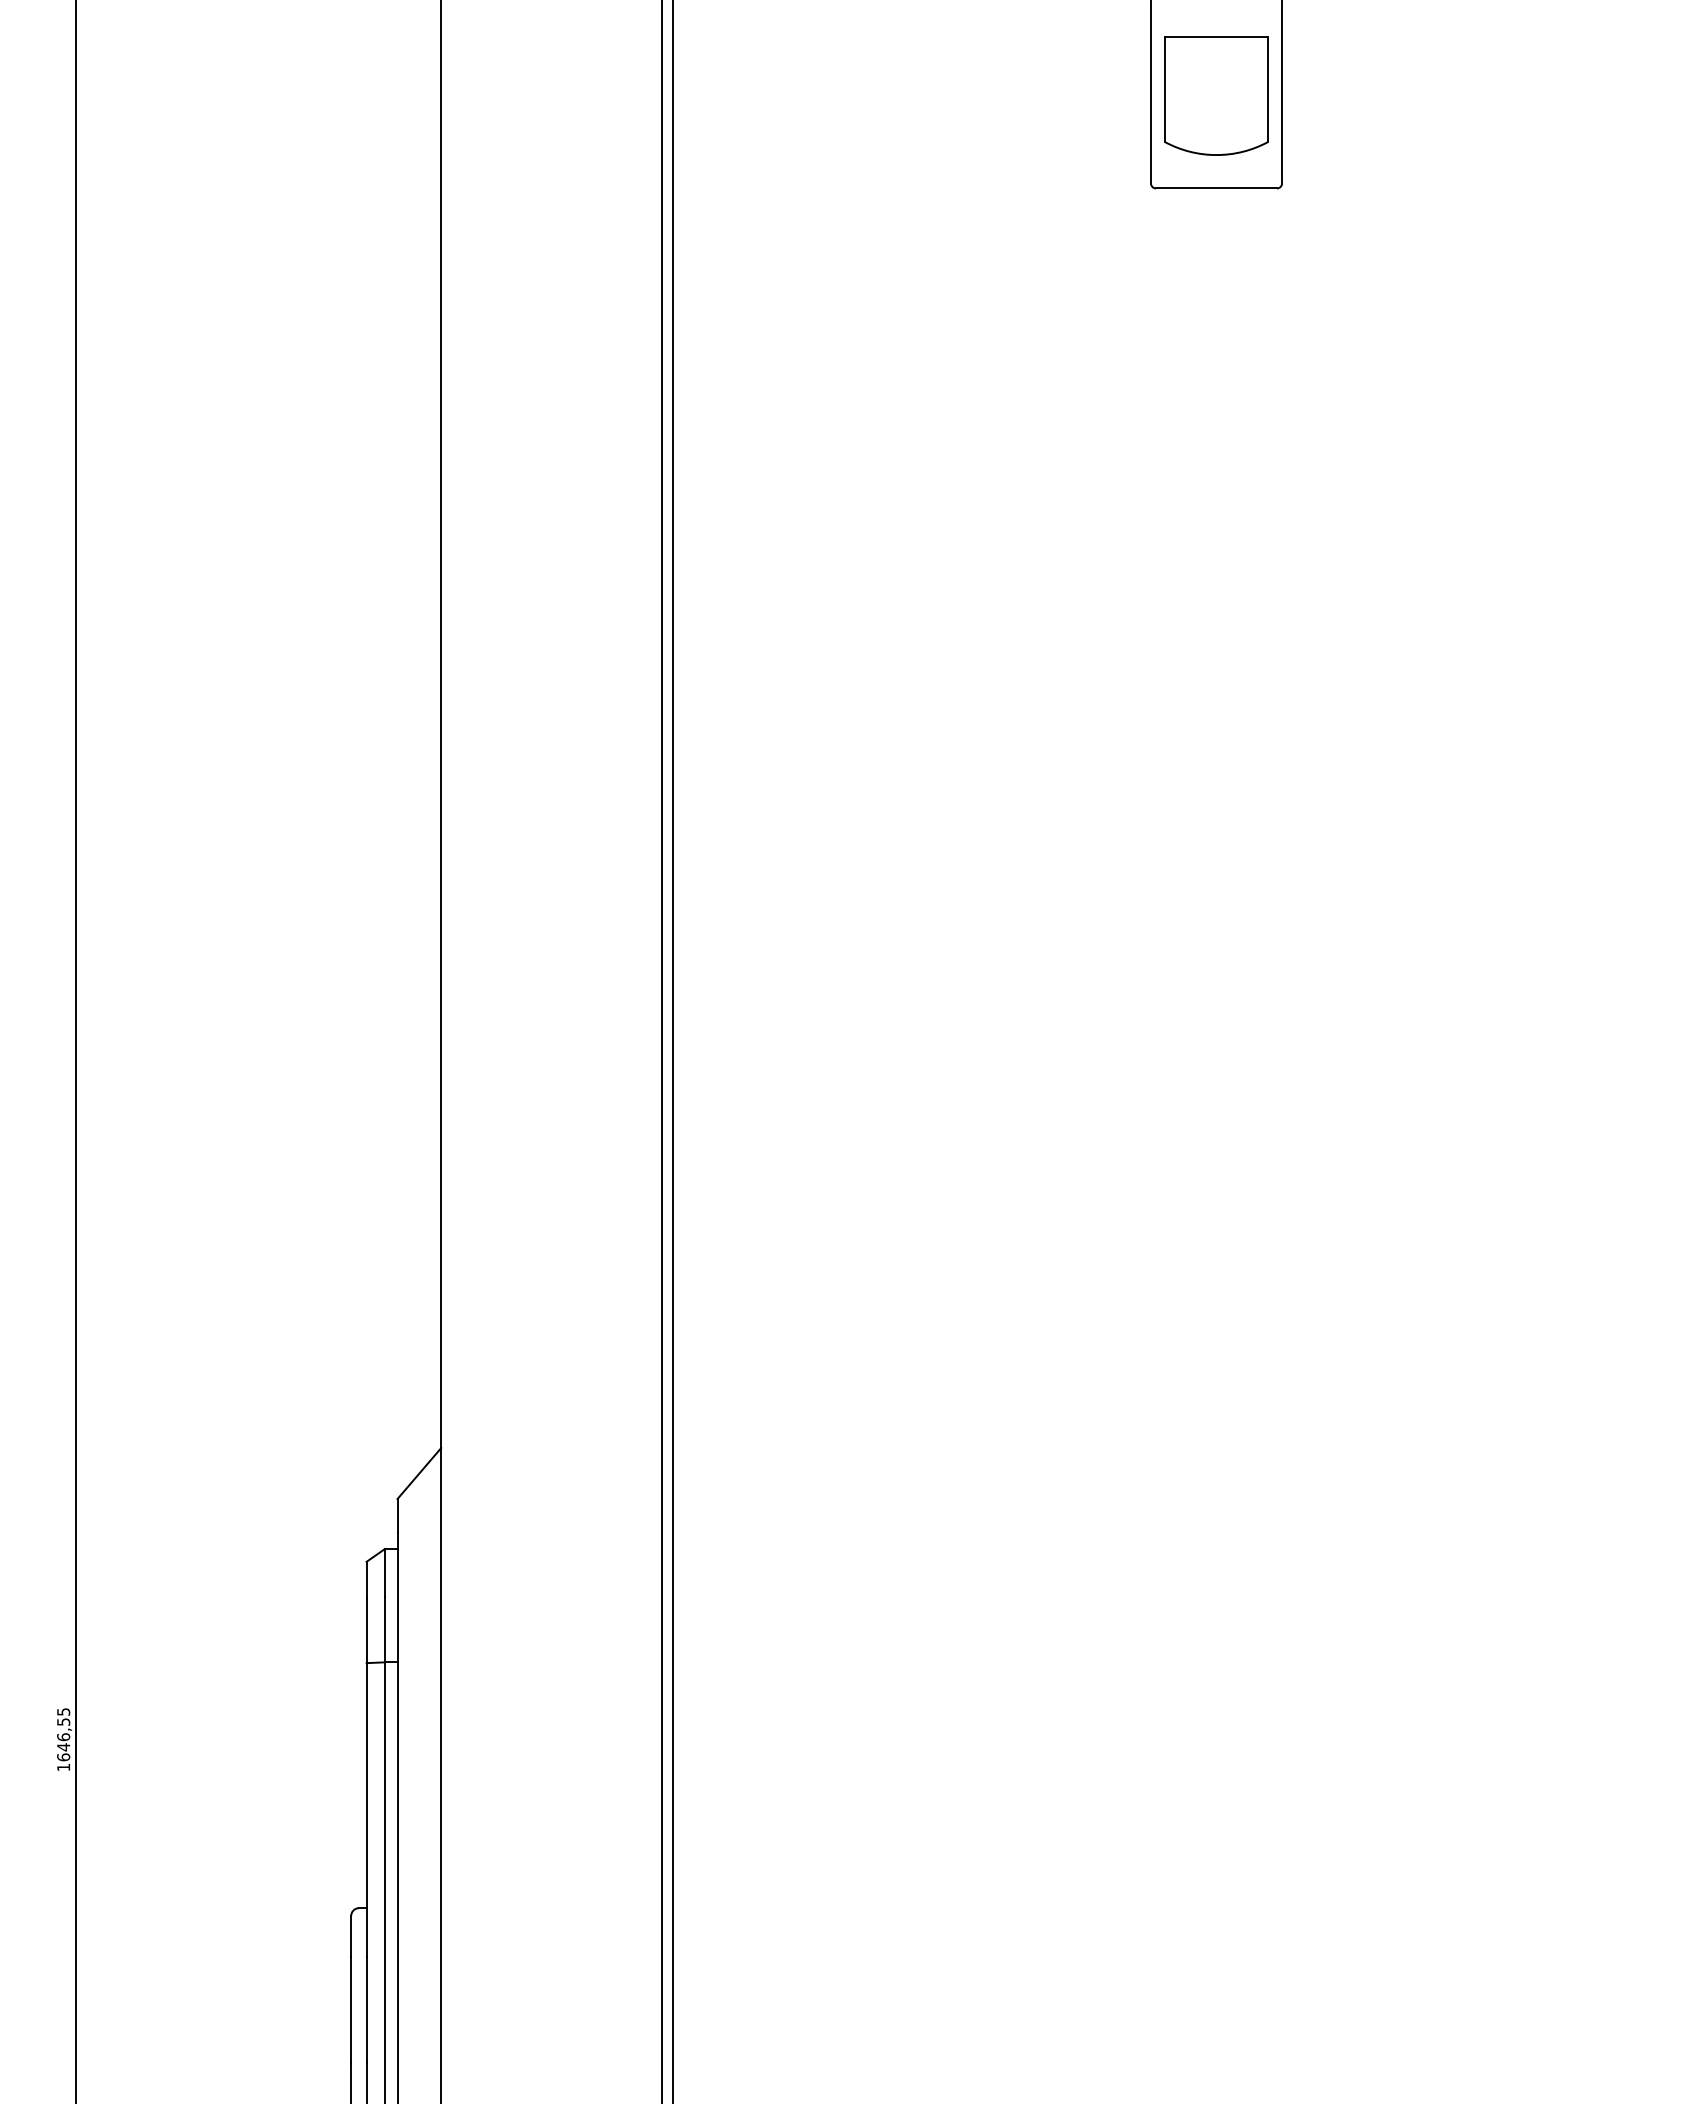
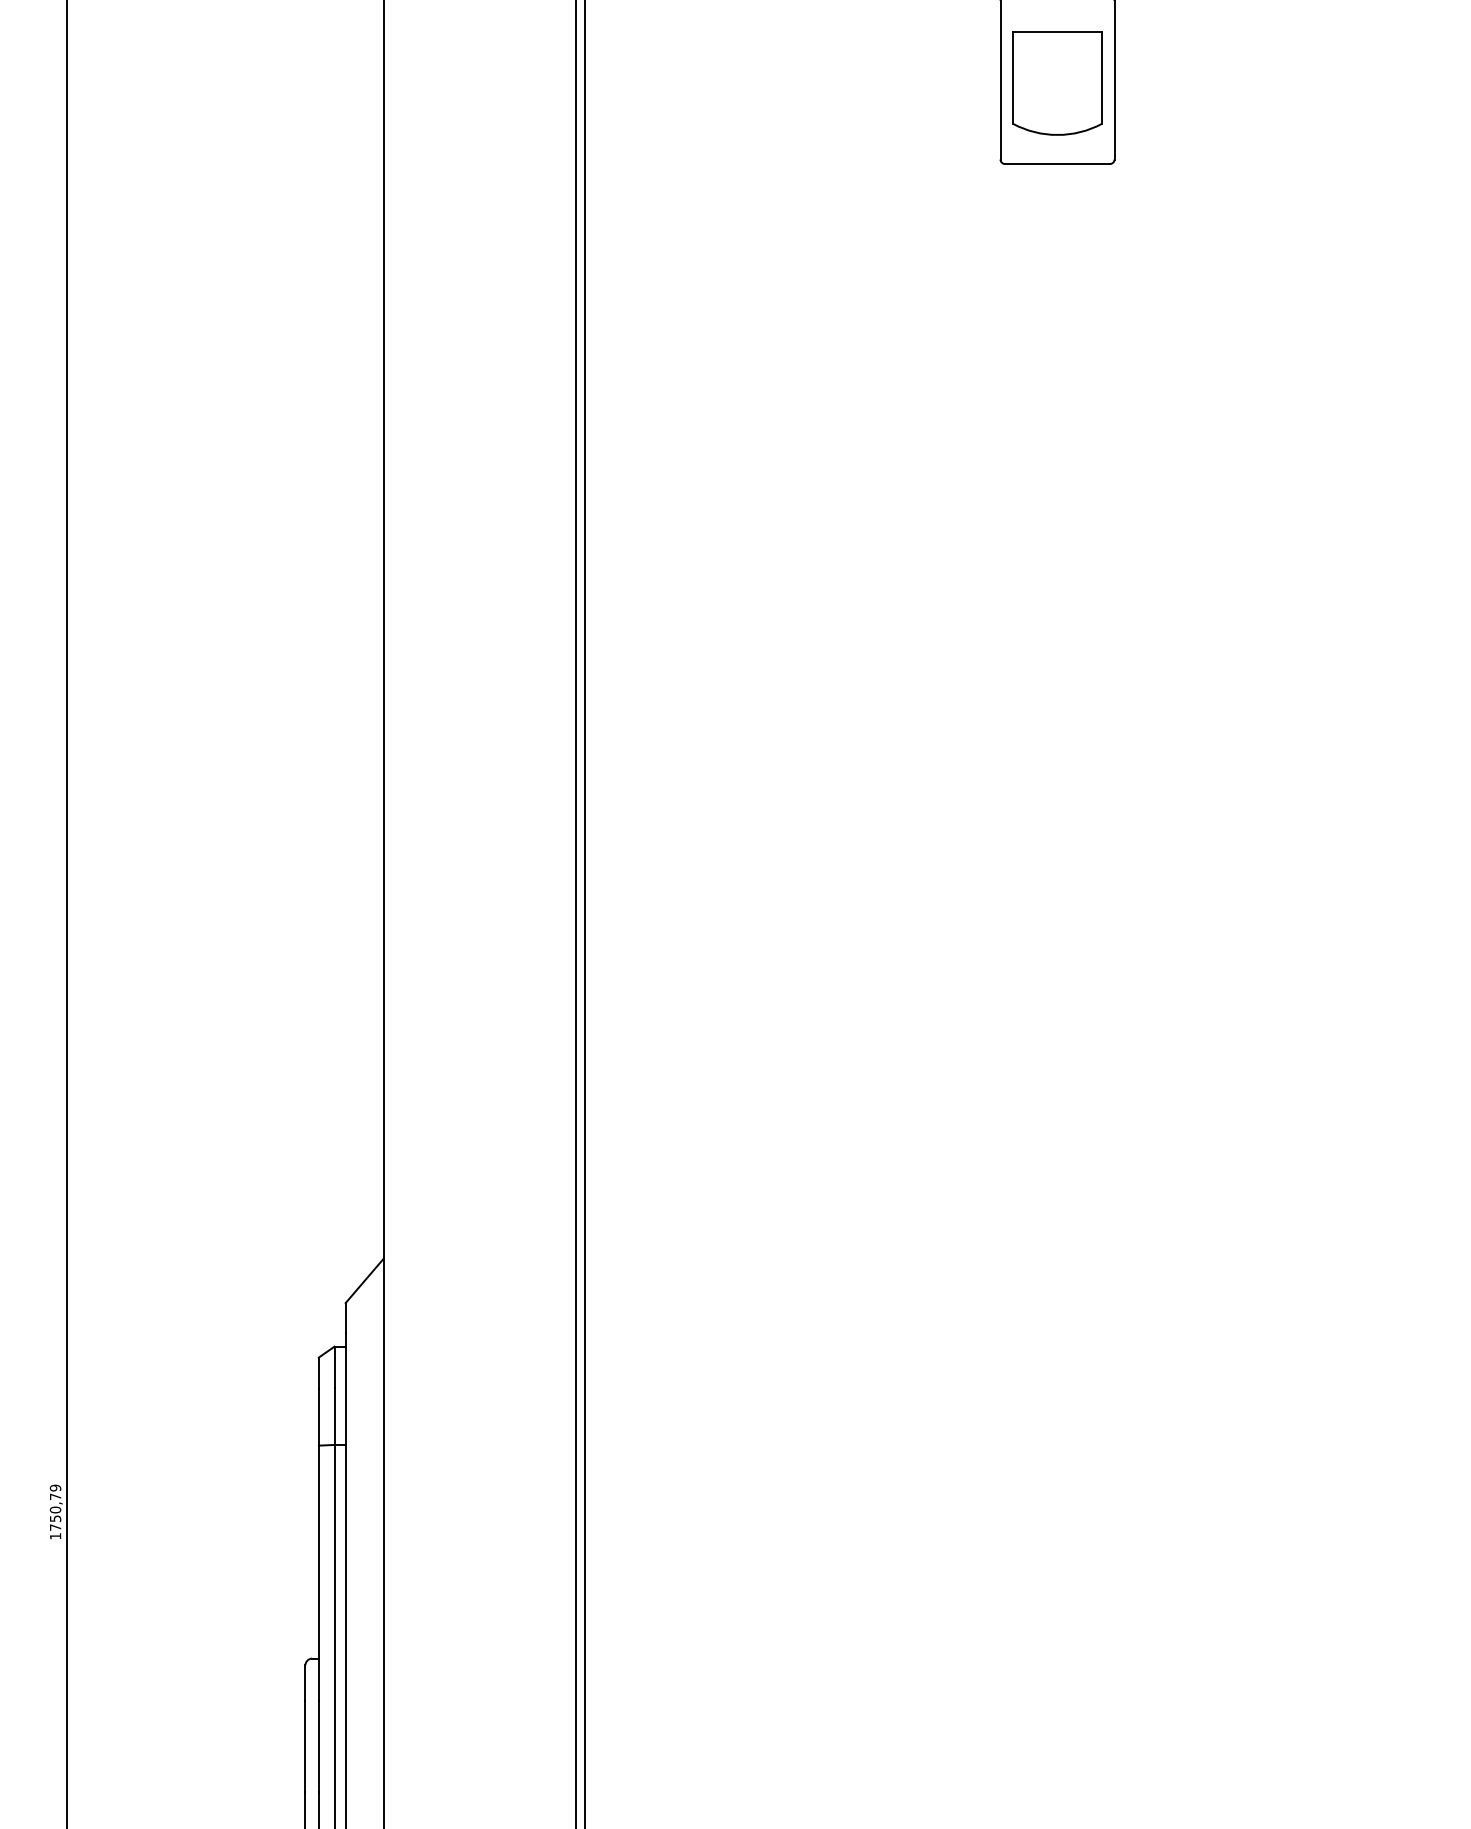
text: (63, 1734) -> (55, 1507), 1646,55 -> 1750,79

